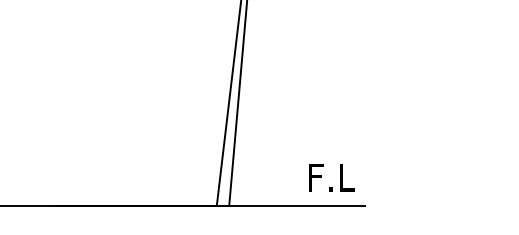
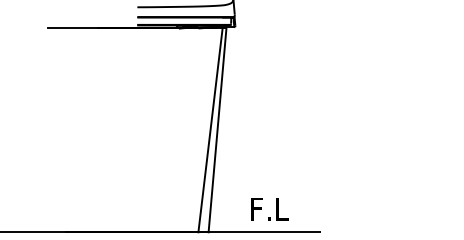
text: (331, 177) -> (269, 209), moved

